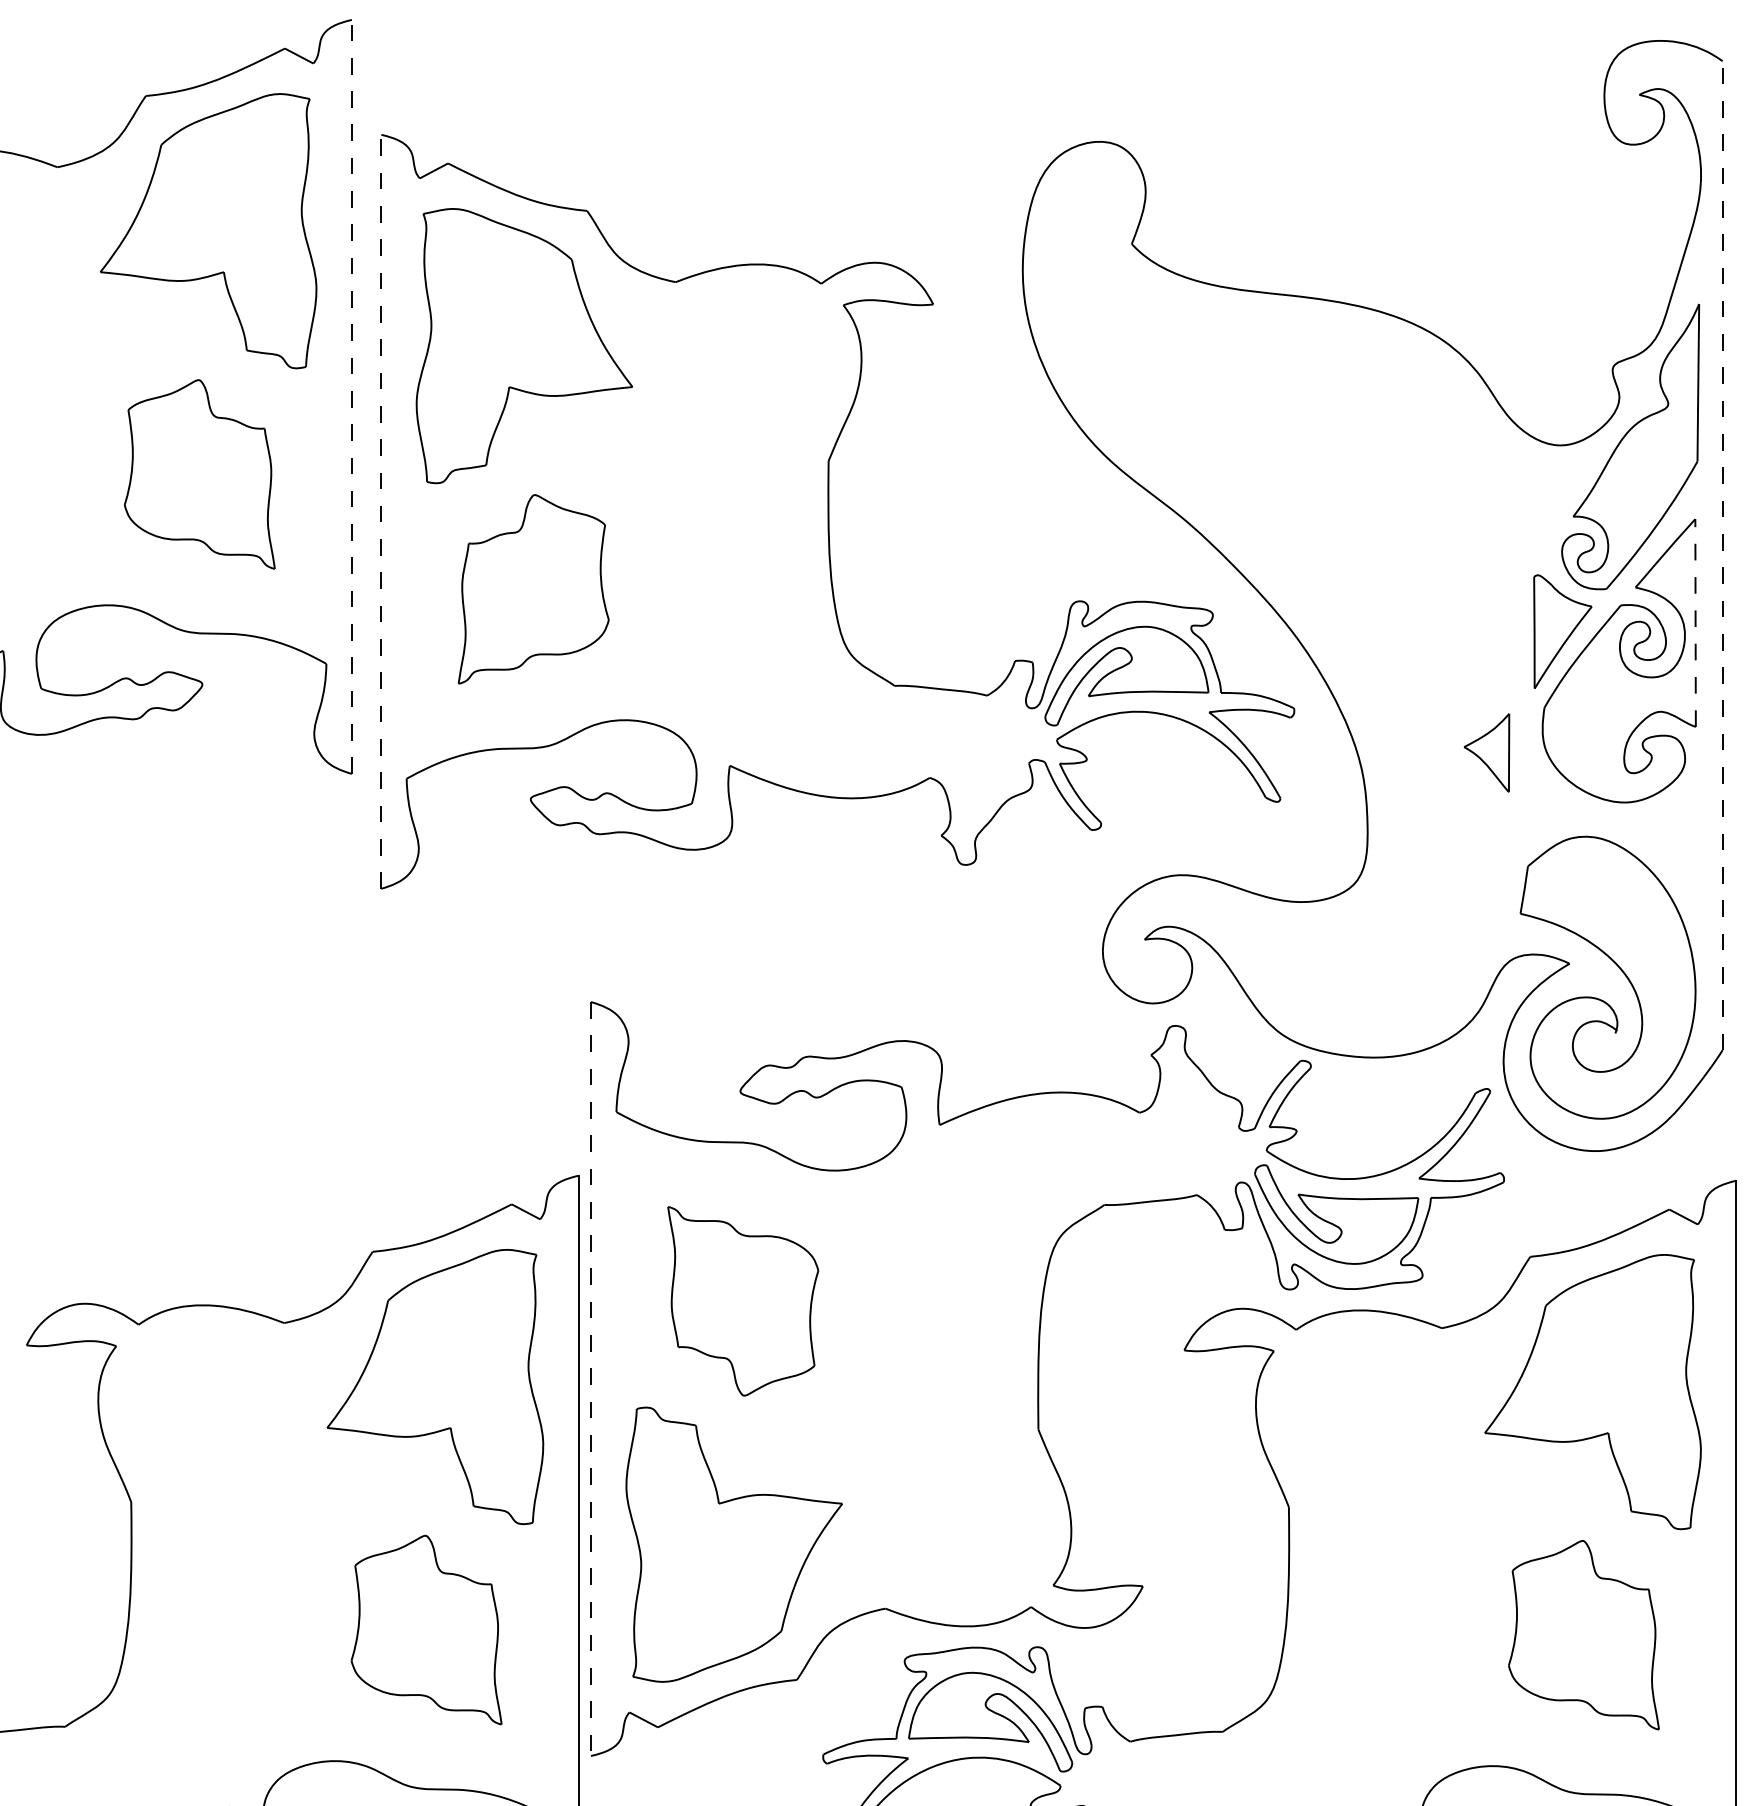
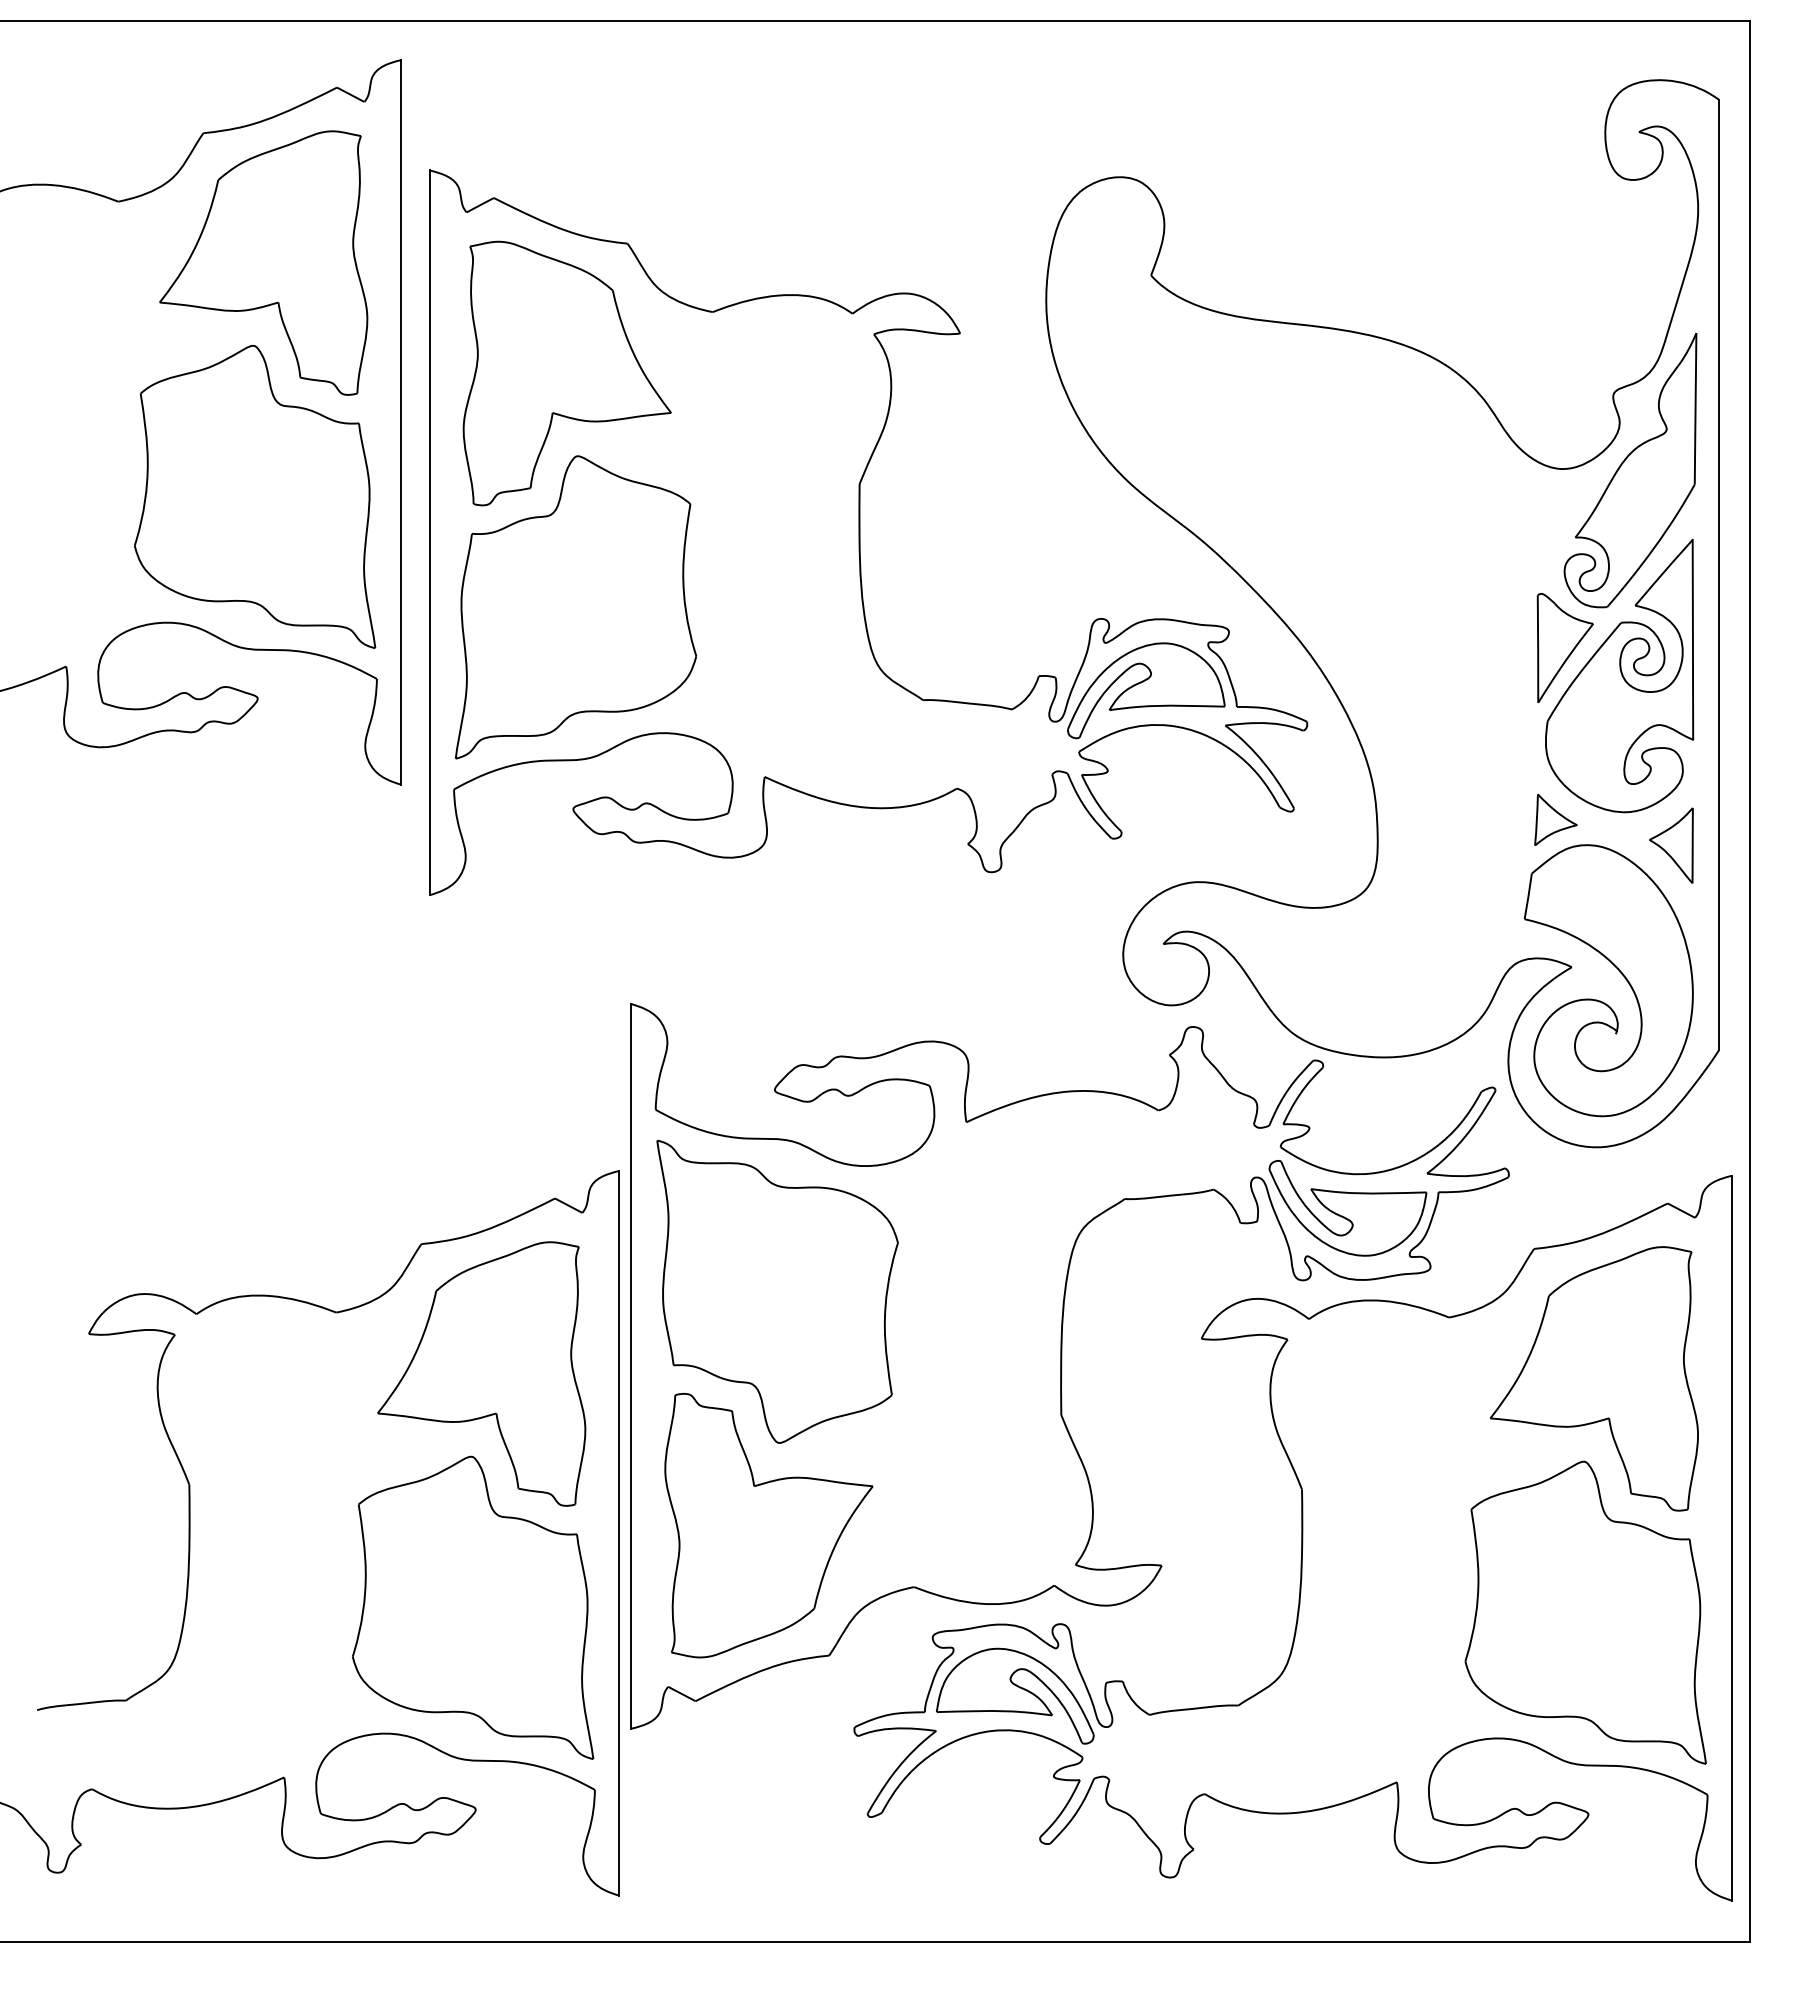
line: (351, 395) -> (401, 421), dashed -> solid
part: (200, 474) -> (255, 496), size x1.67
line: (381, 511) -> (429, 532), dashed -> solid
line: (1722, 555) -> (1718, 574), dashed -> solid
part: (534, 589) -> (576, 607), size x1.67
line: (1695, 622) -> (1692, 639), dashed -> solid
part: (1487, 752) -> (1671, 845), moved
part: (1552, 810) -> (1555, 819), added
part: (743, 1301) -> (777, 1291), size x1.67
line: (591, 1379) -> (631, 1366), dashed -> solid
part: (426, 1629) -> (473, 1607), size x1.67
part: (1583, 1635) -> (1585, 1612), size x1.67

